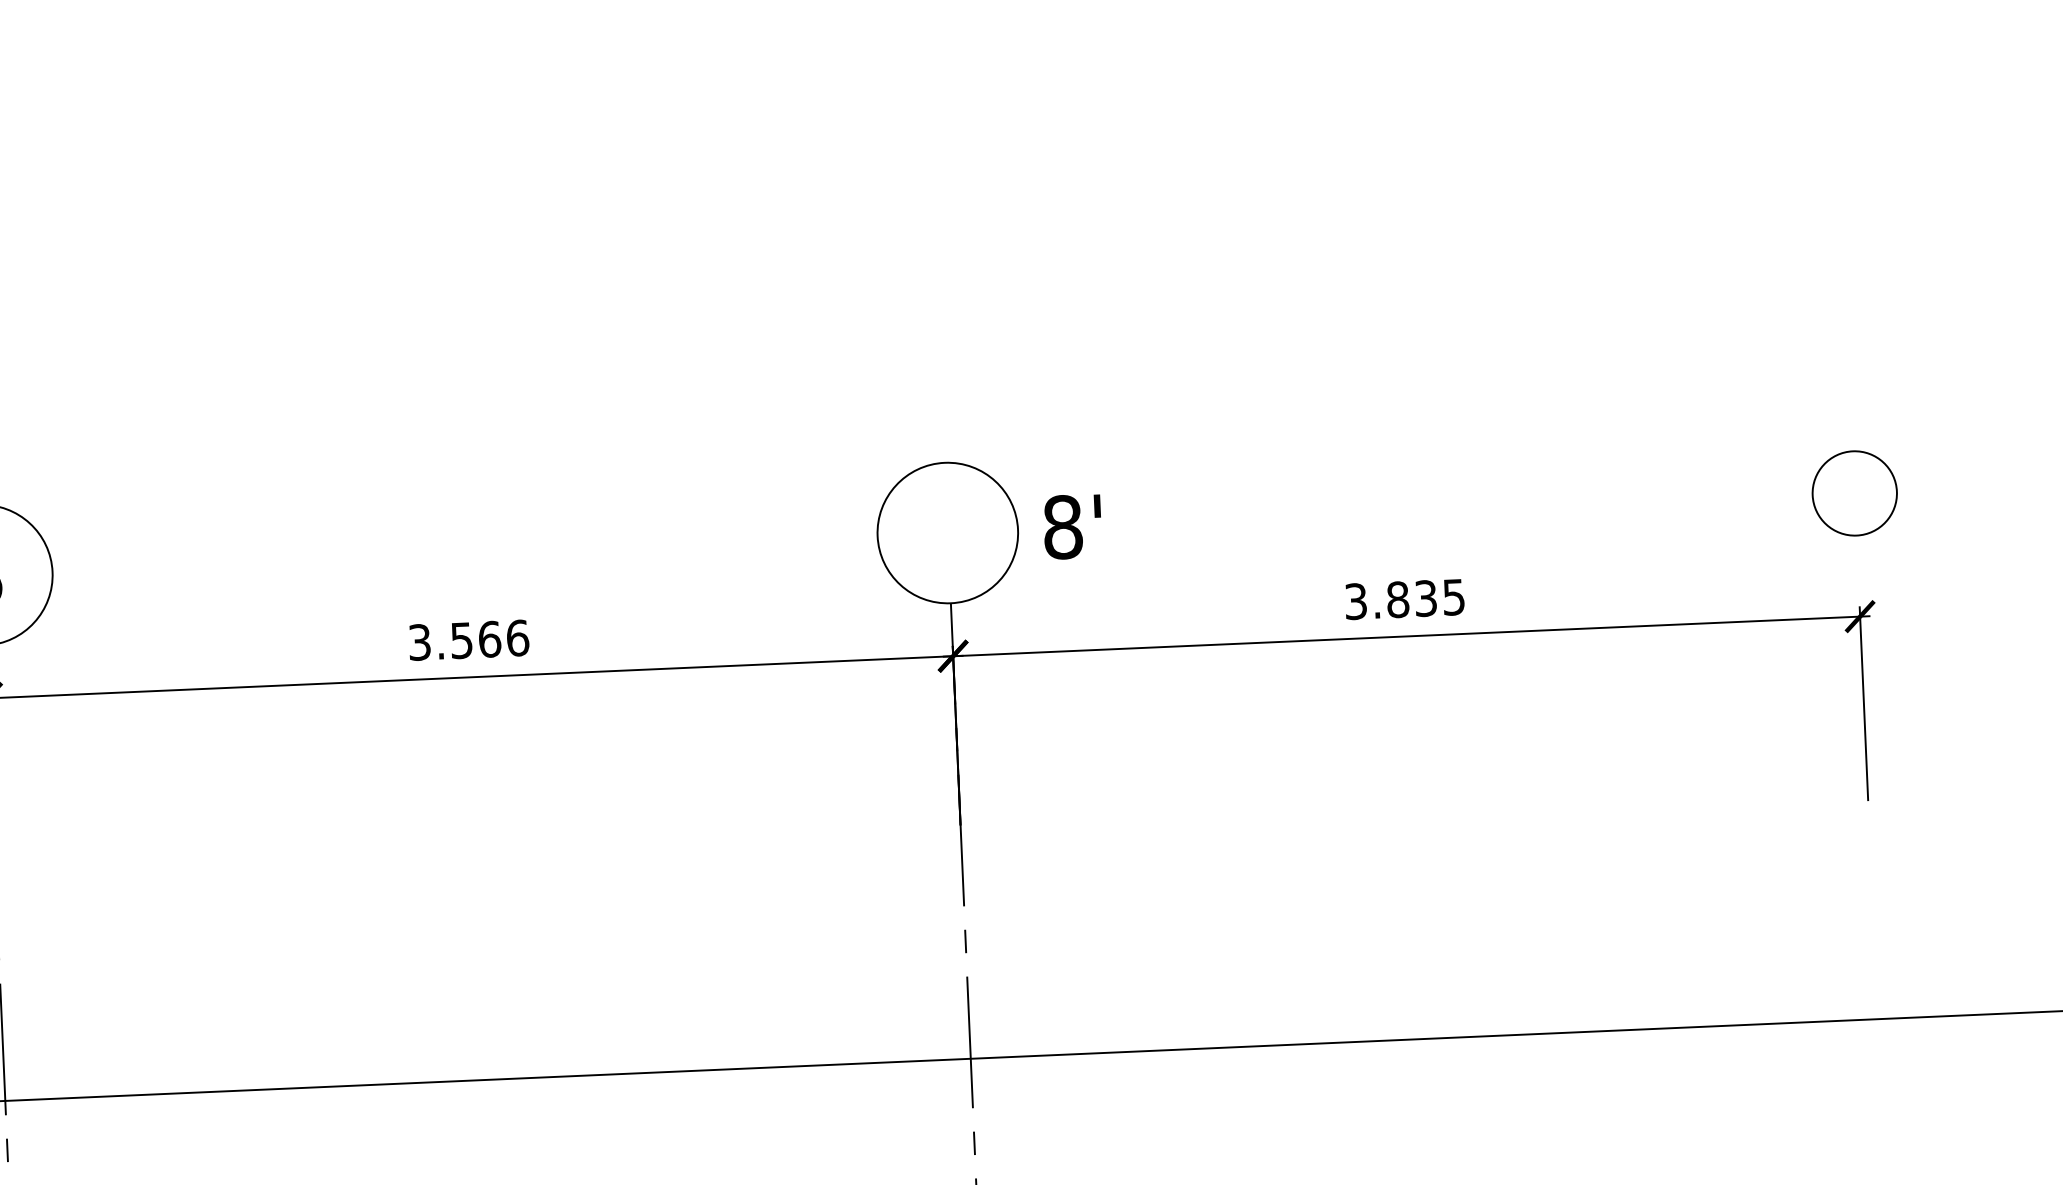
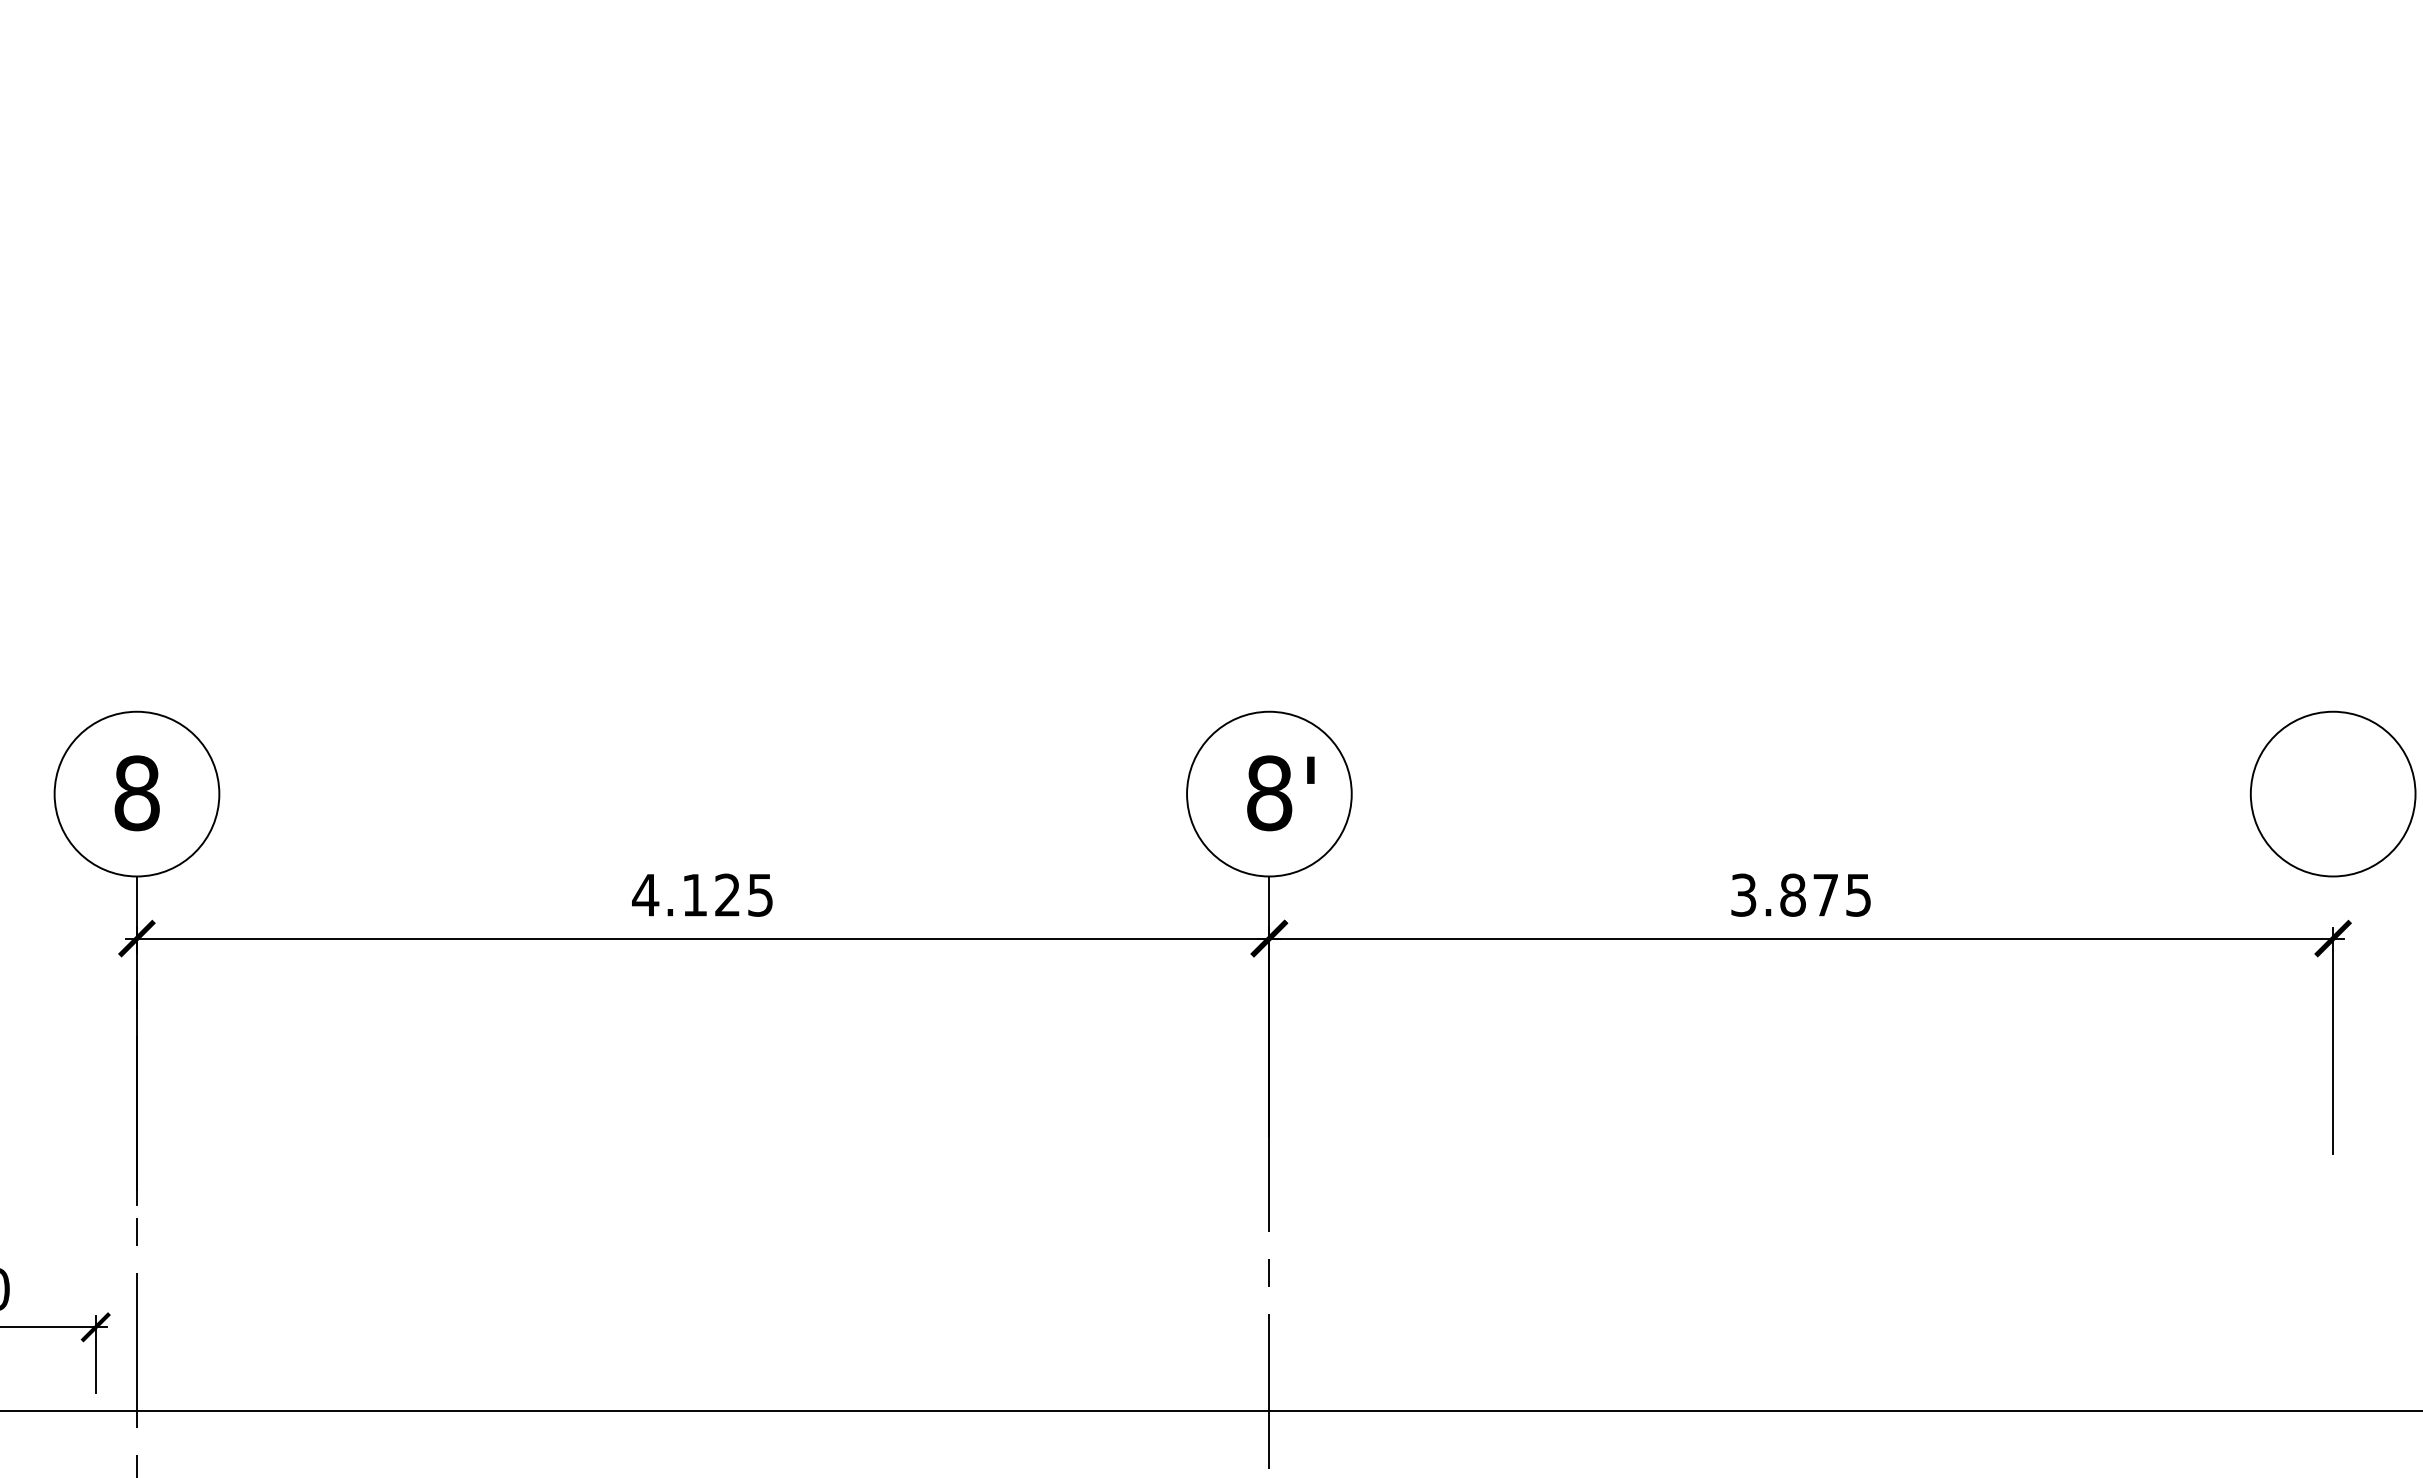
circle: (1854, 492) -> (2332, 793), size x1.67
text: (1072, 527) -> (1280, 793), moved
text: (1425, 597) -> (1825, 894), 3.835 -> 3.875
text: (468, 639) -> (702, 894), 3.566 -> 4.125

